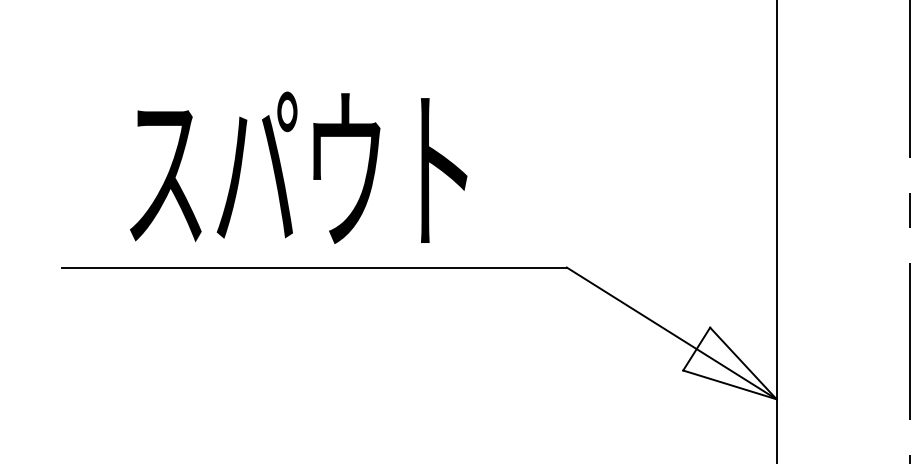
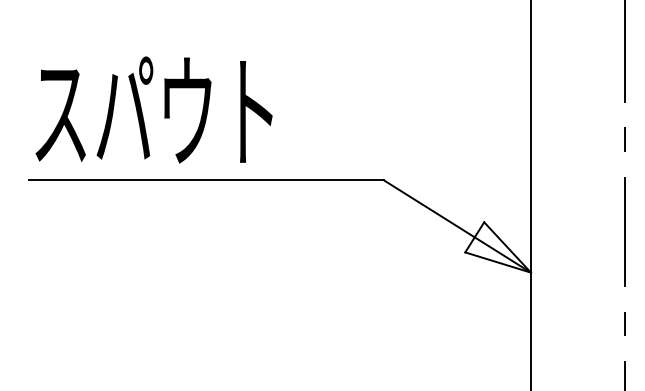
text: (297, 167) -> (153, 109), moved

